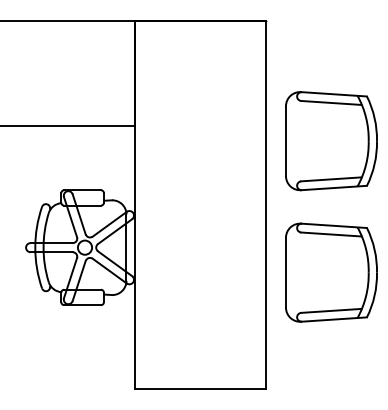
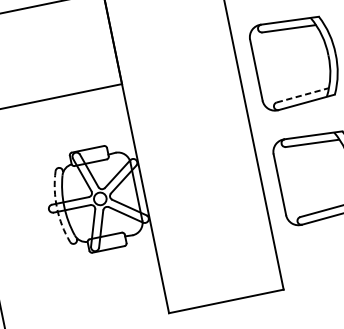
line: (331, 179) -> (302, 95), solid -> dashed
arc: (35, 247) -> (57, 207), solid -> dashed

